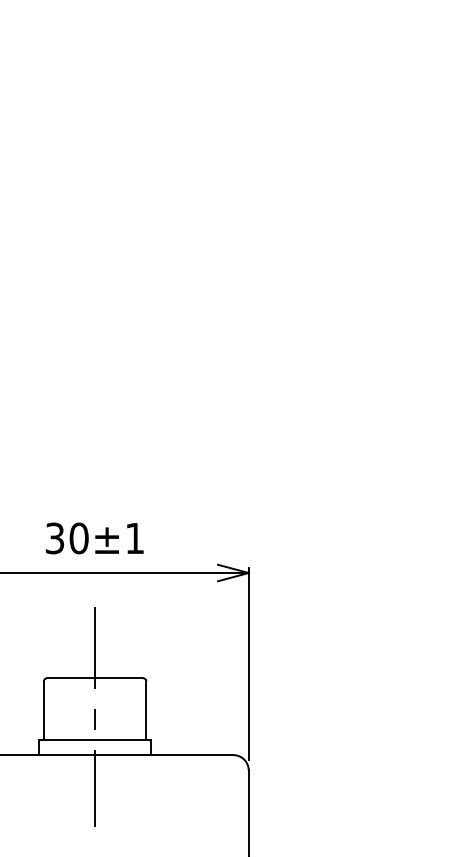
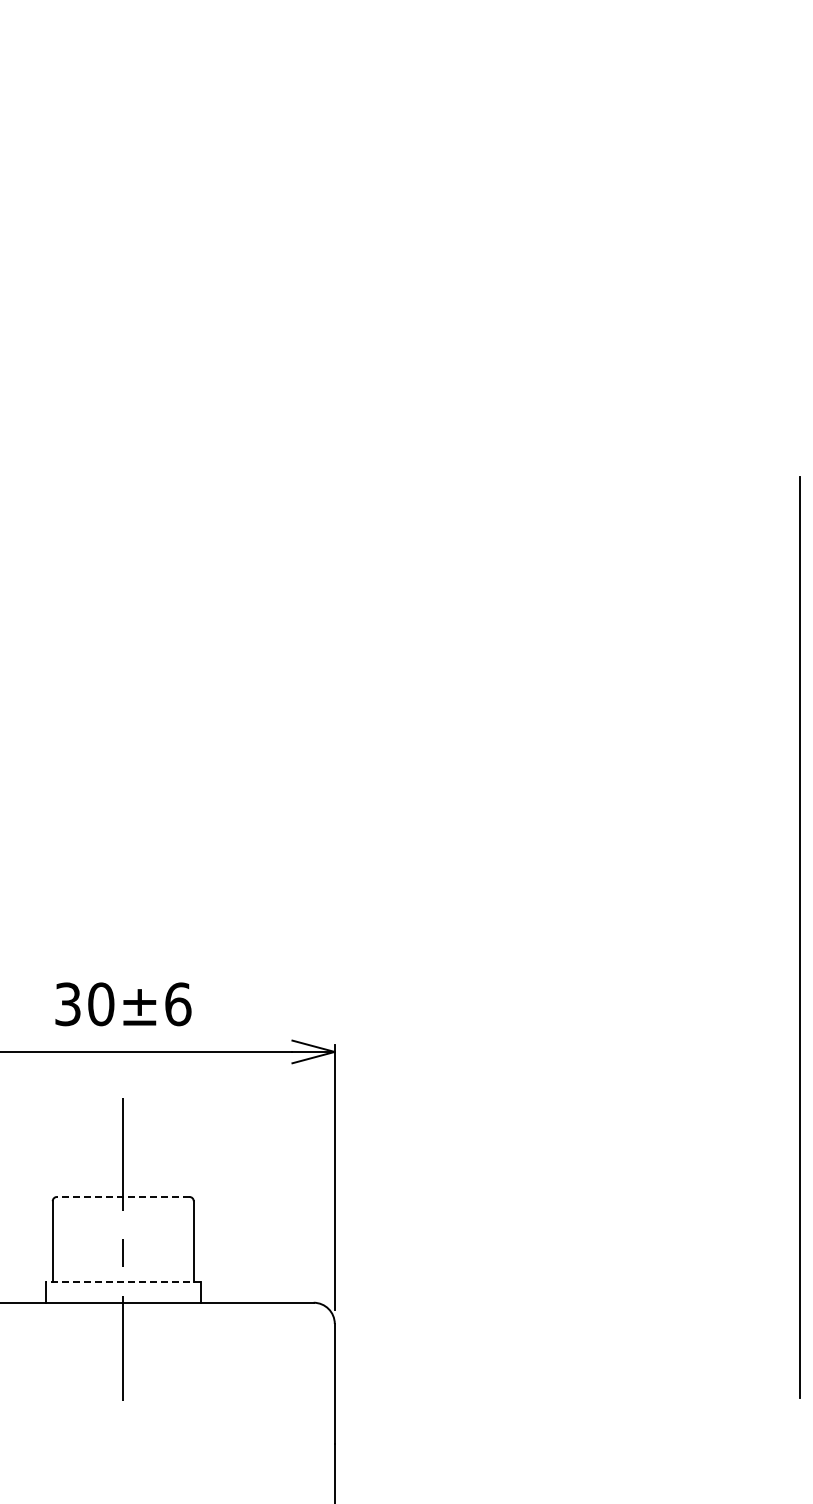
text: (135, 538) -> (178, 1004), 30±1 -> 30±6
line: (94, 677) -> (122, 1196), solid -> dashed
line: (95, 739) -> (123, 1281), solid -> dashed

